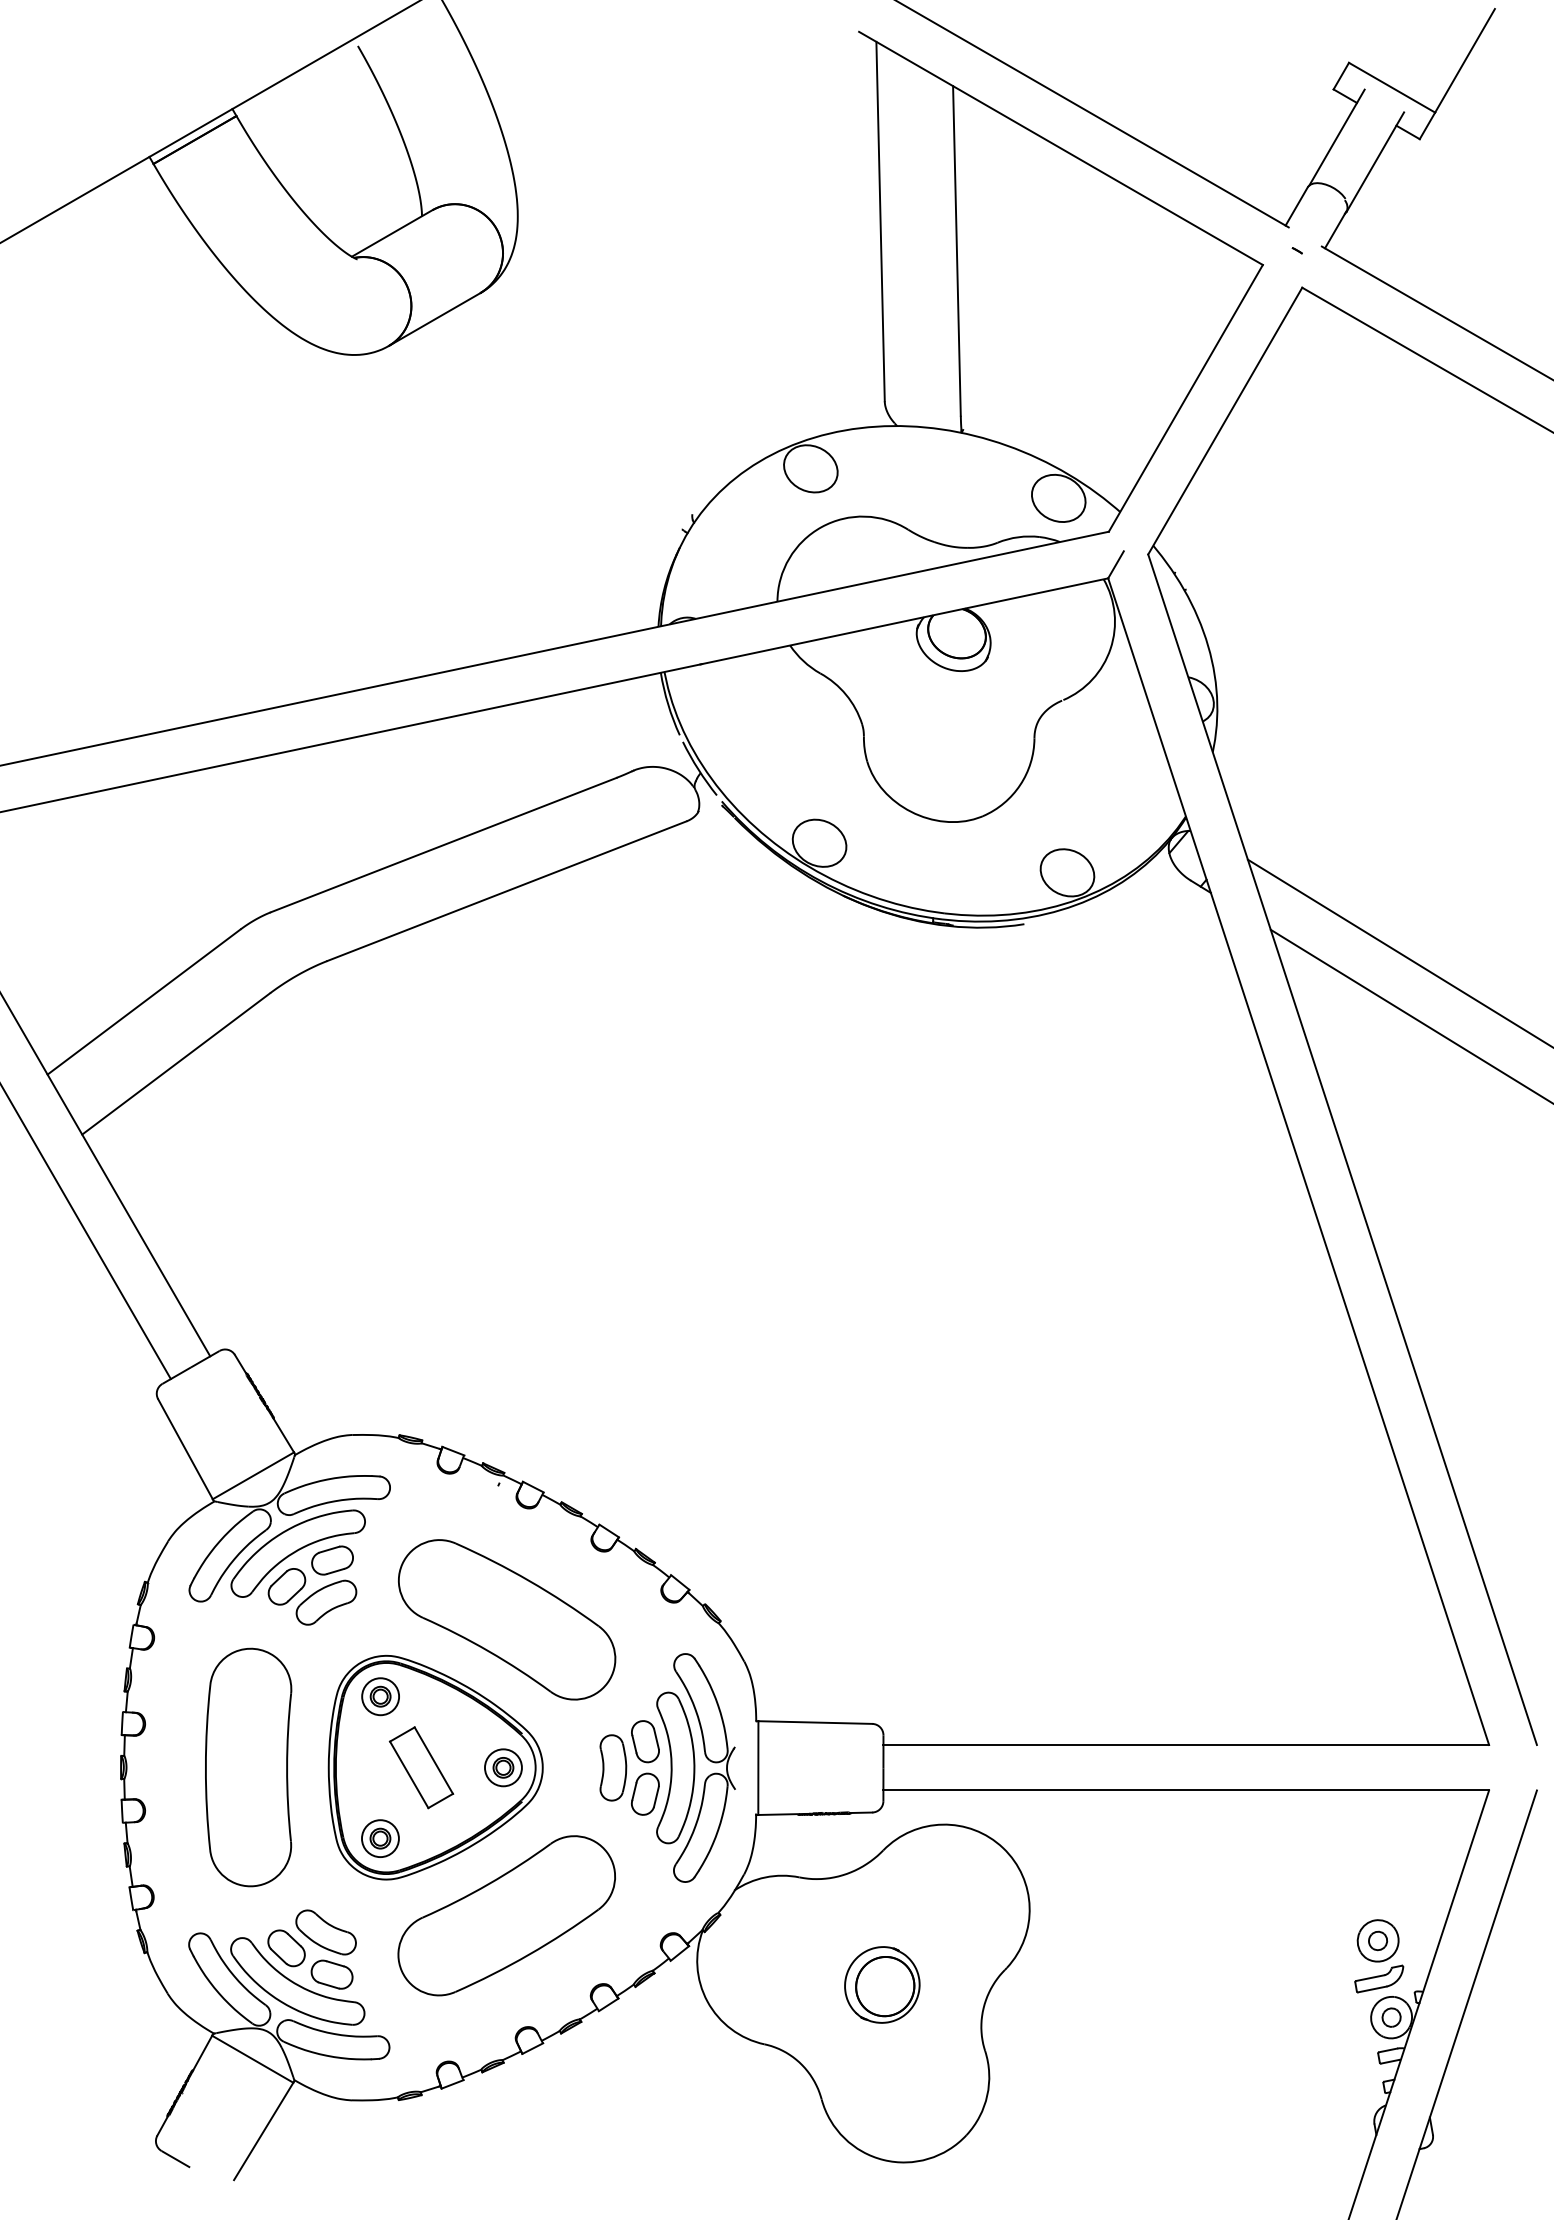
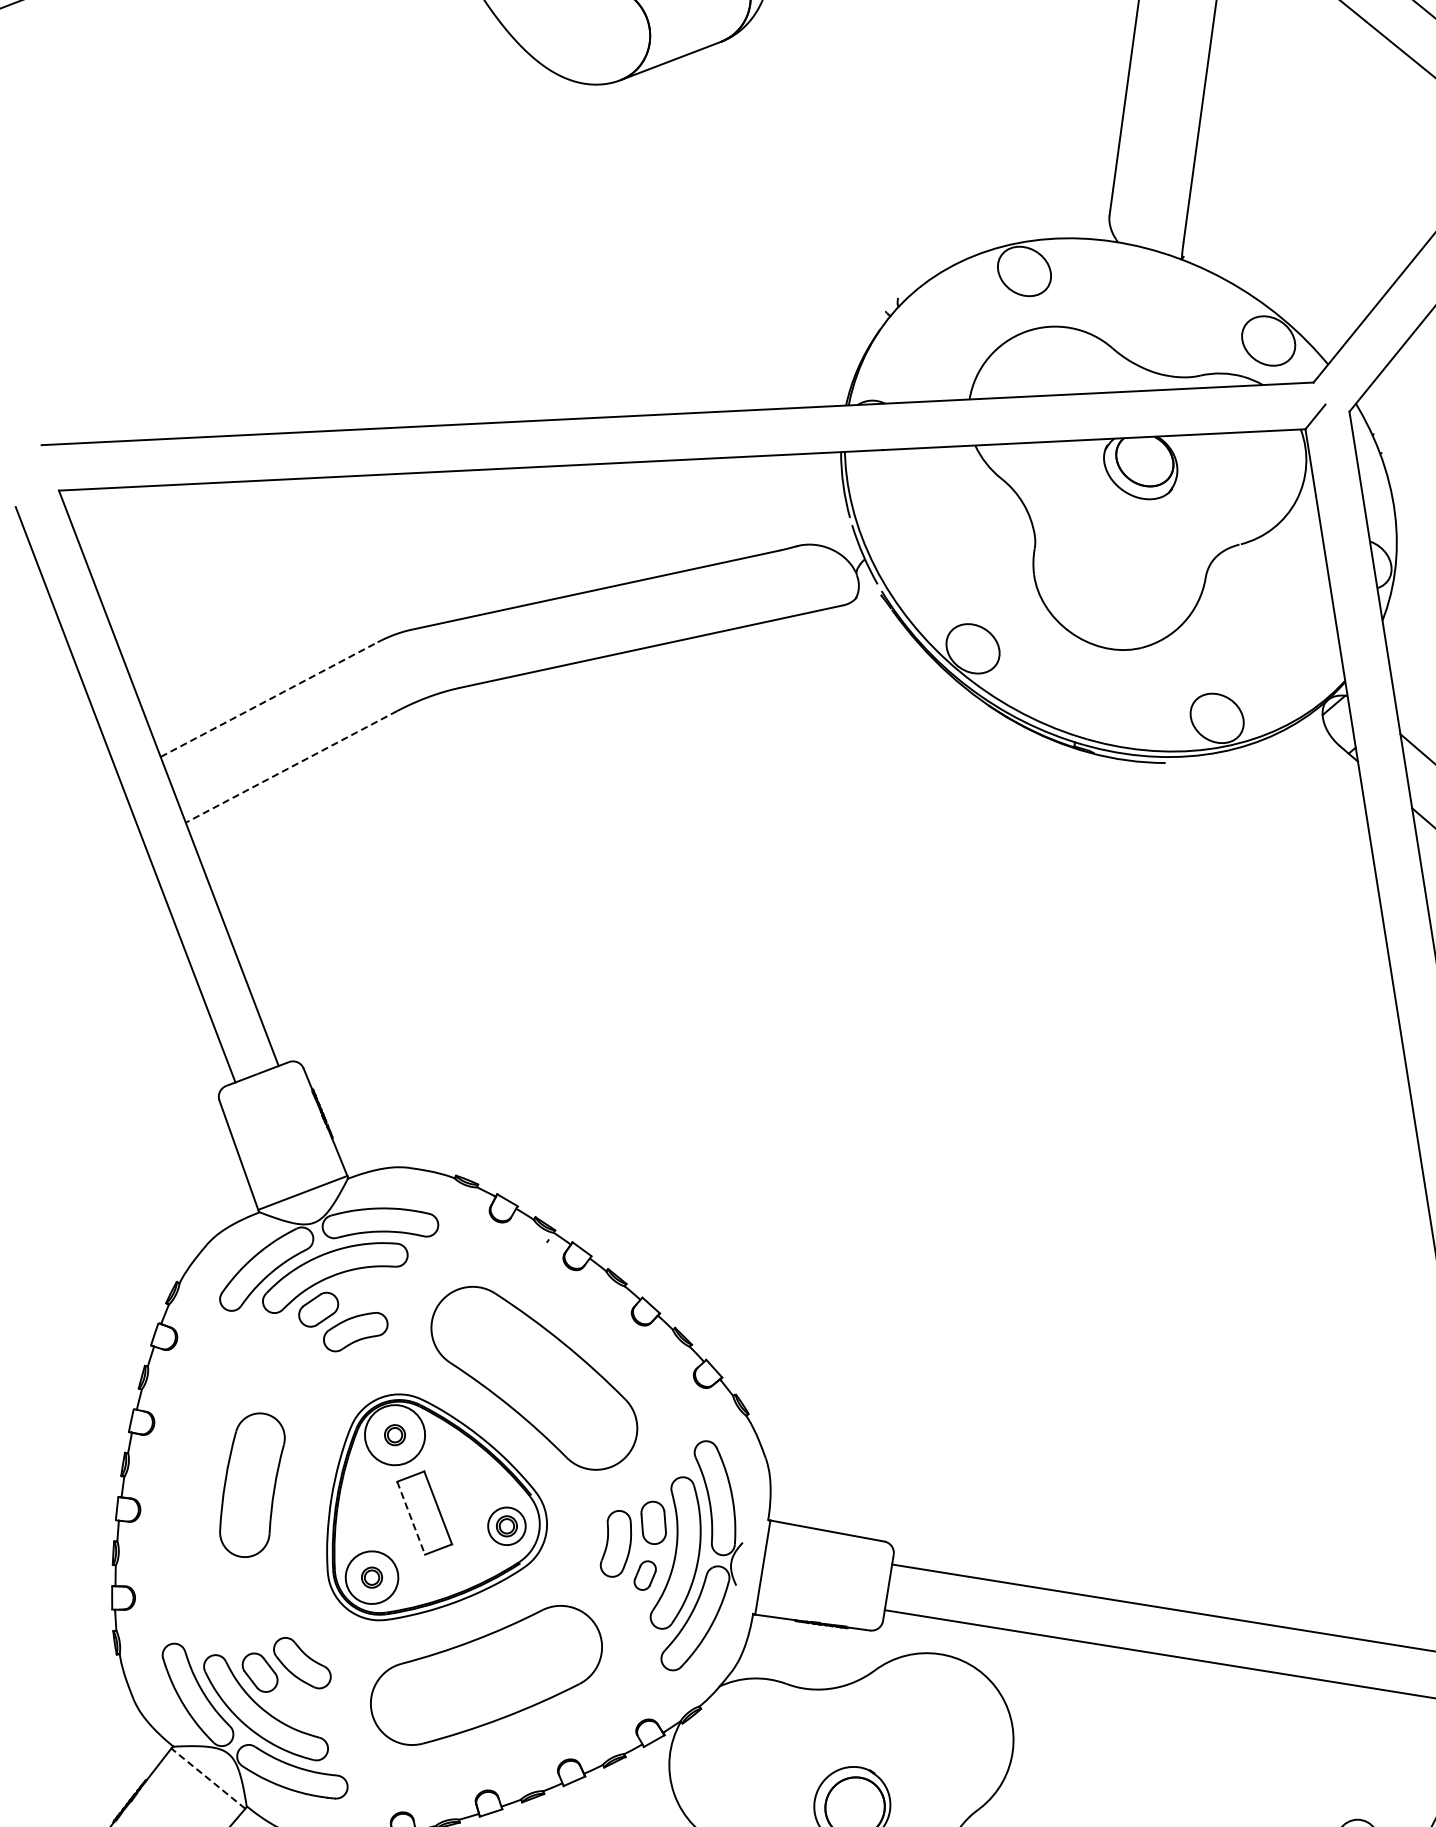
line: (144, 1002) -> (269, 700), solid -> dashed
line: (176, 1063) -> (291, 766), solid -> dashed
part: (332, 1560) -> (368, 1290), removed
circle: (380, 1696) -> (394, 1434), size x1.6
part: (248, 1767) -> (250, 1484), size x0.6
line: (409, 1775) -> (411, 1518), solid -> dashed
part: (645, 1793) -> (645, 1574), size x0.7
circle: (380, 1838) -> (372, 1577), size x1.4
part: (331, 1974) -> (301, 1706), removed
line: (252, 2059) -> (208, 1778), solid -> dashed

